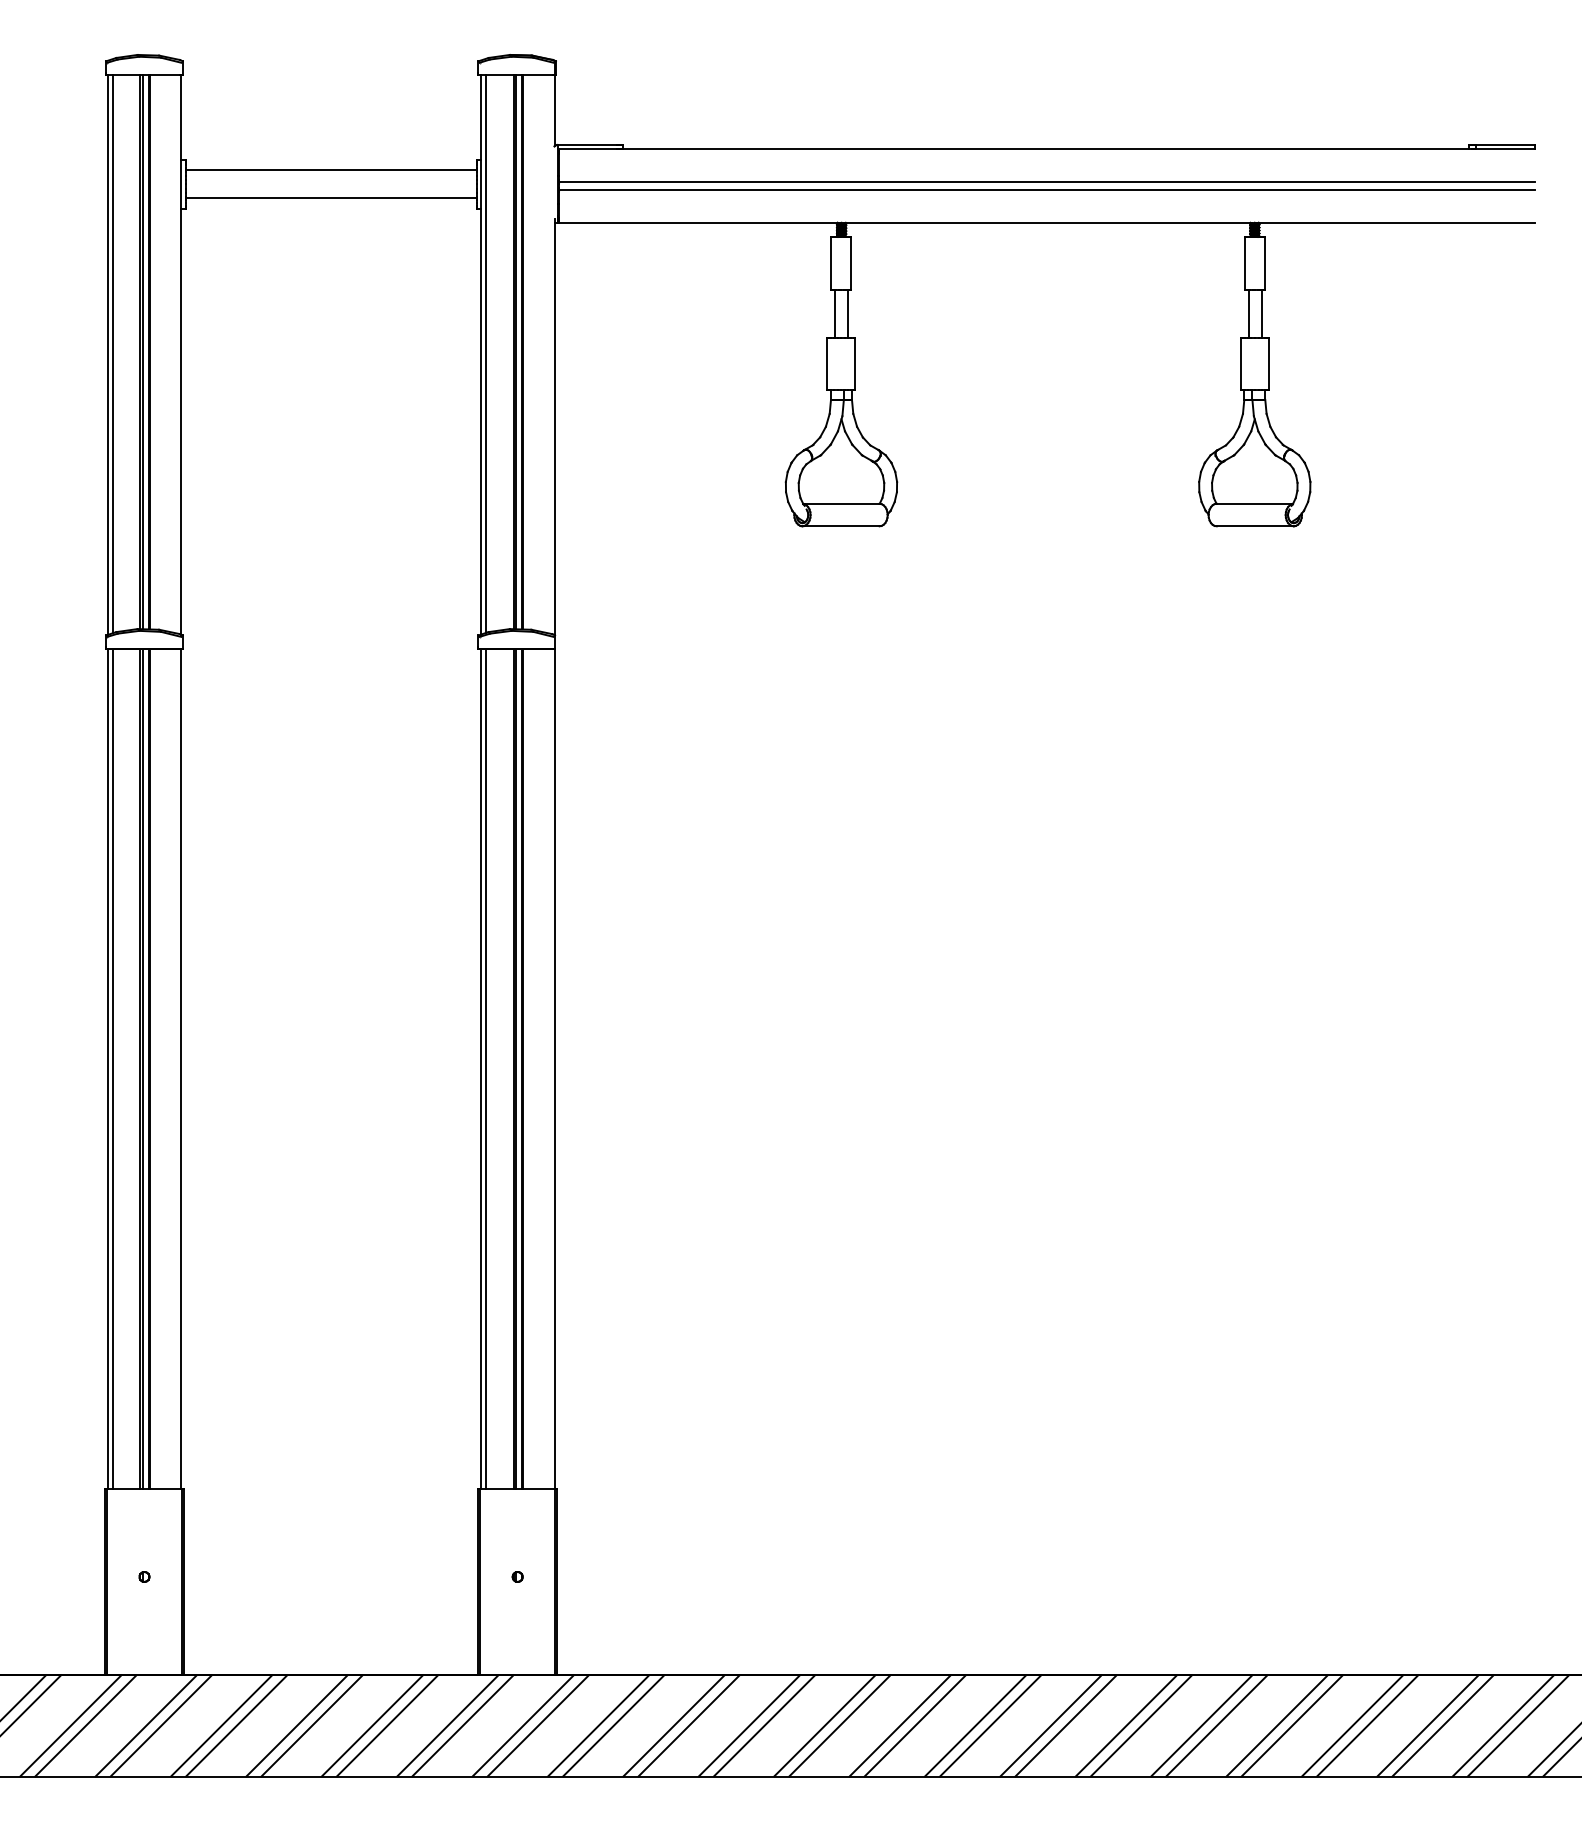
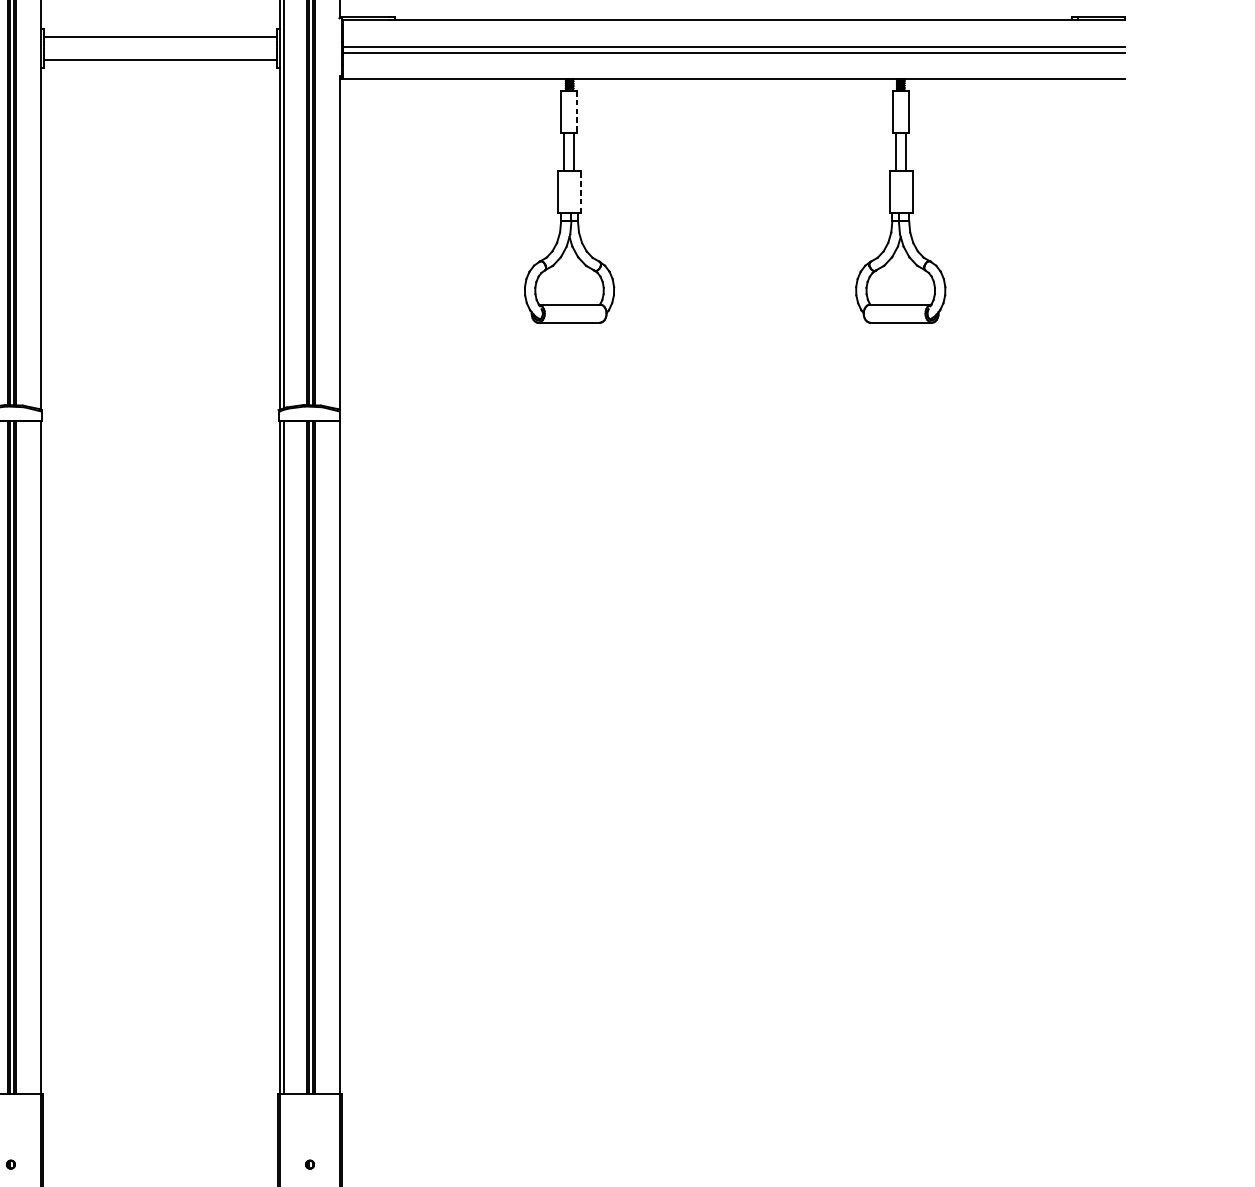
line: (850, 263) -> (576, 112), solid -> dashed
line: (855, 363) -> (580, 192), solid -> dashed

